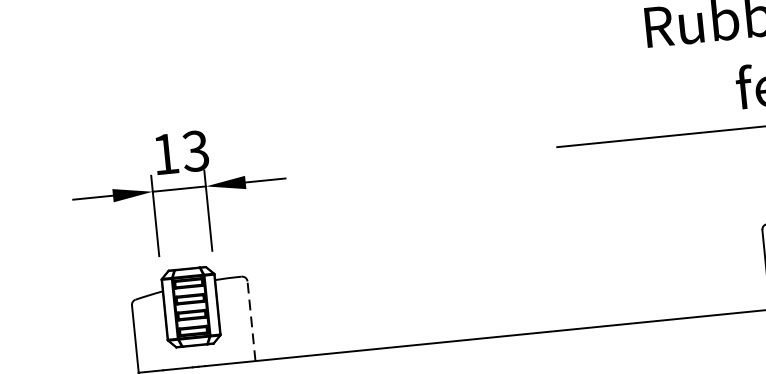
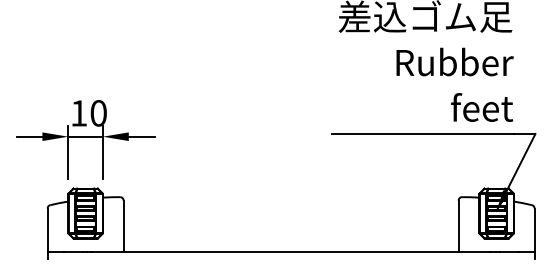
text: (195, 151) -> (98, 113), 13 -> 10
line: (251, 321) -> (123, 226), dashed -> solid

